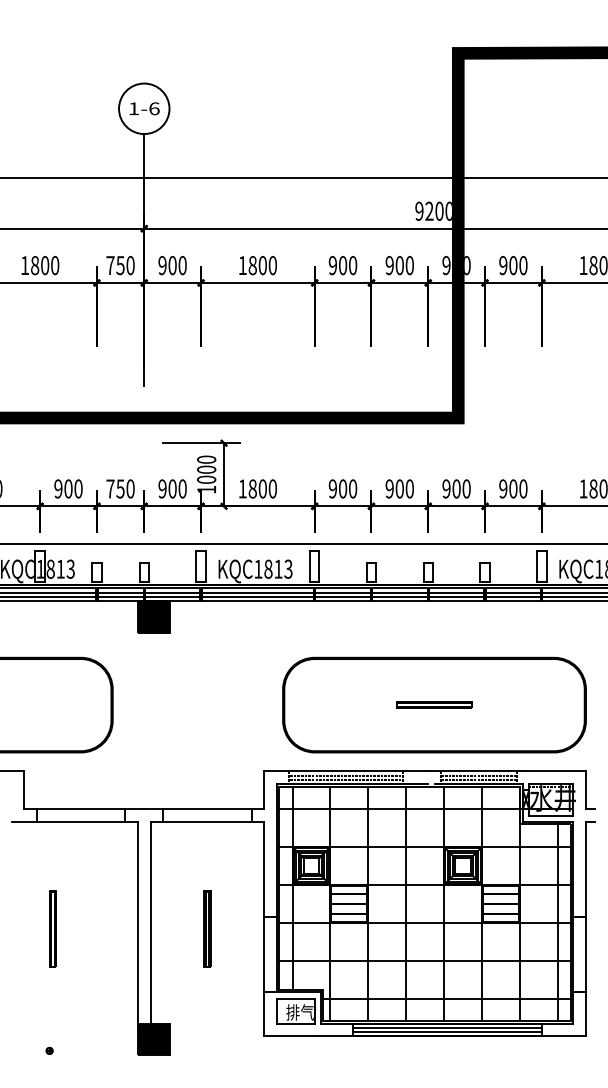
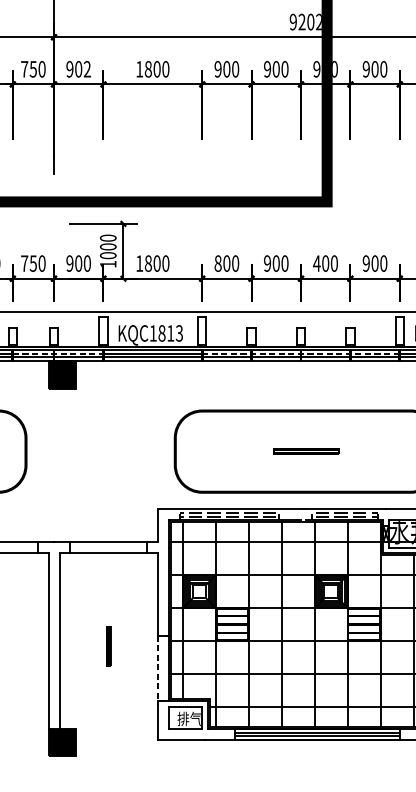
text: (448, 210) -> (318, 21), 9200 -> 9202
text: (182, 265) -> (87, 69), 900 -> 902
text: (332, 488) -> (217, 263), 900 -> 800
text: (446, 488) -> (316, 263), 900 -> 400
line: (149, 592) -> (58, 353), solid -> dashed
line: (428, 592) -> (301, 353), solid -> dashed
part: (207, 928) -> (109, 645), size x0.6
line: (264, 954) -> (158, 668), solid -> dashed

